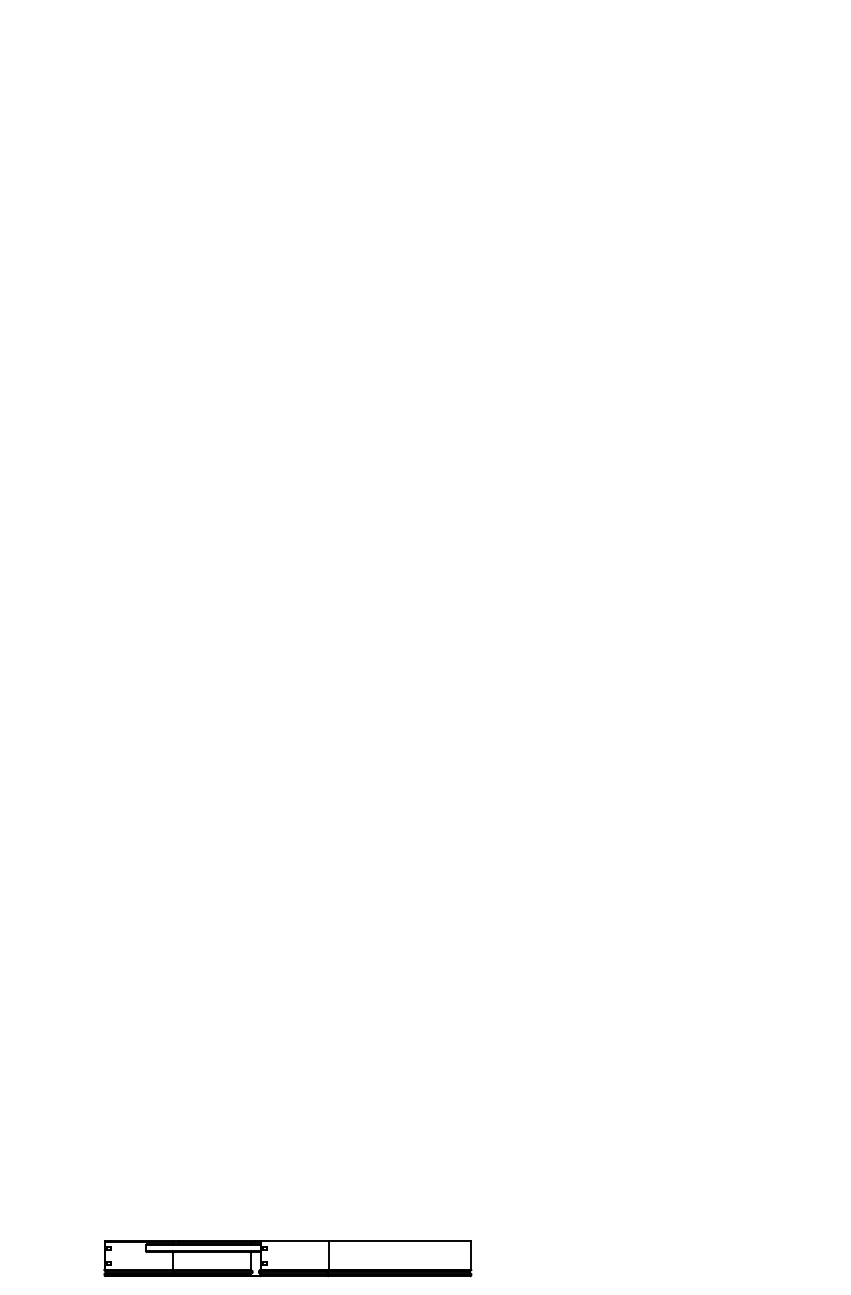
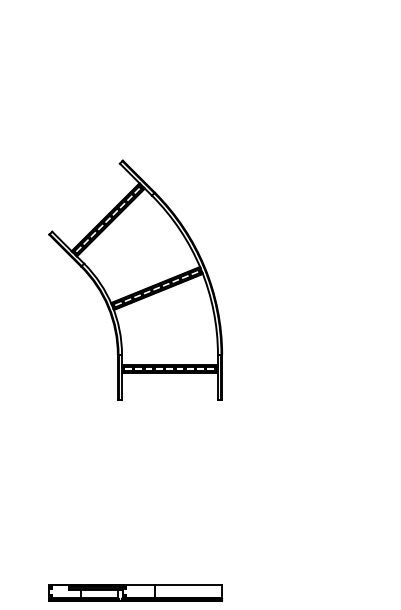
part: (287, 593) -> (135, 279), added

